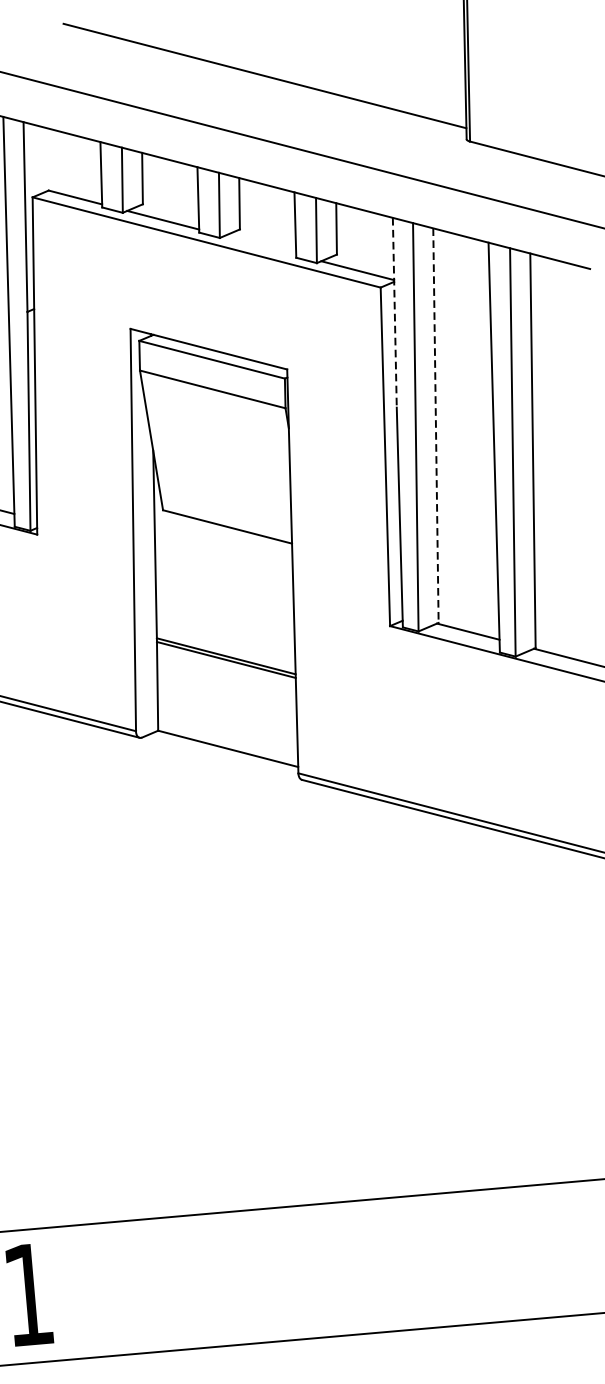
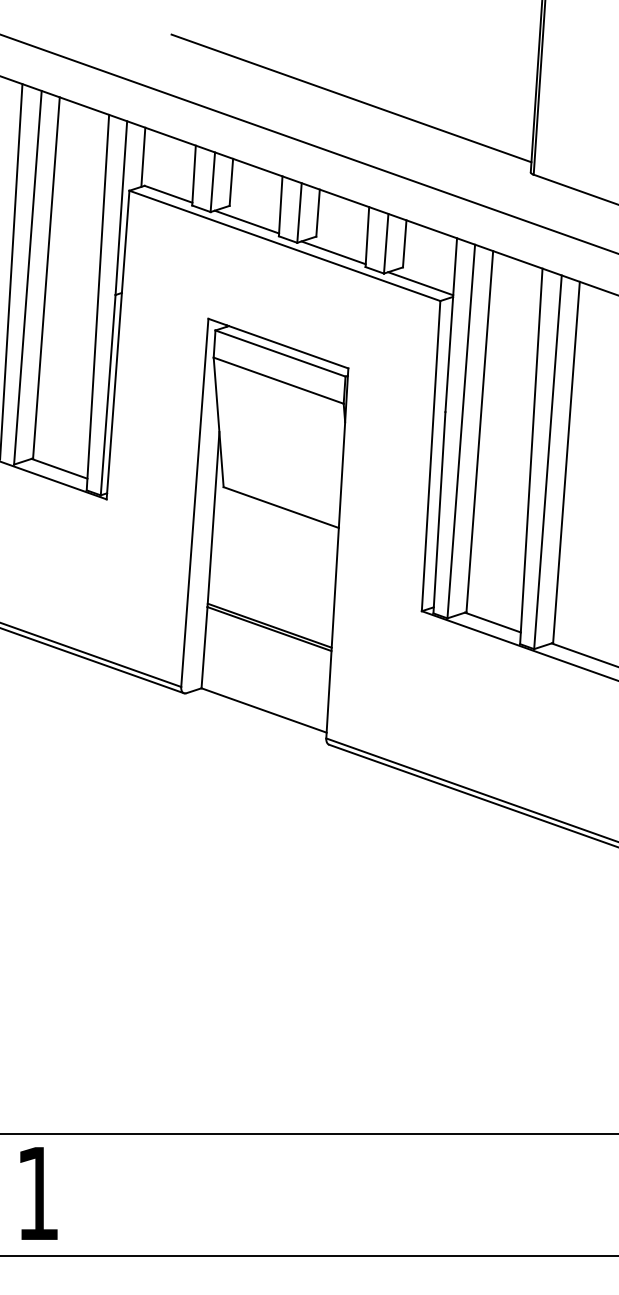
line: (44, 158) -> (143, 156), added
line: (260, 245) -> (333, 252), added
line: (395, 313) -> (451, 325), dashed -> solid
line: (435, 426) -> (479, 432), dashed -> solid

